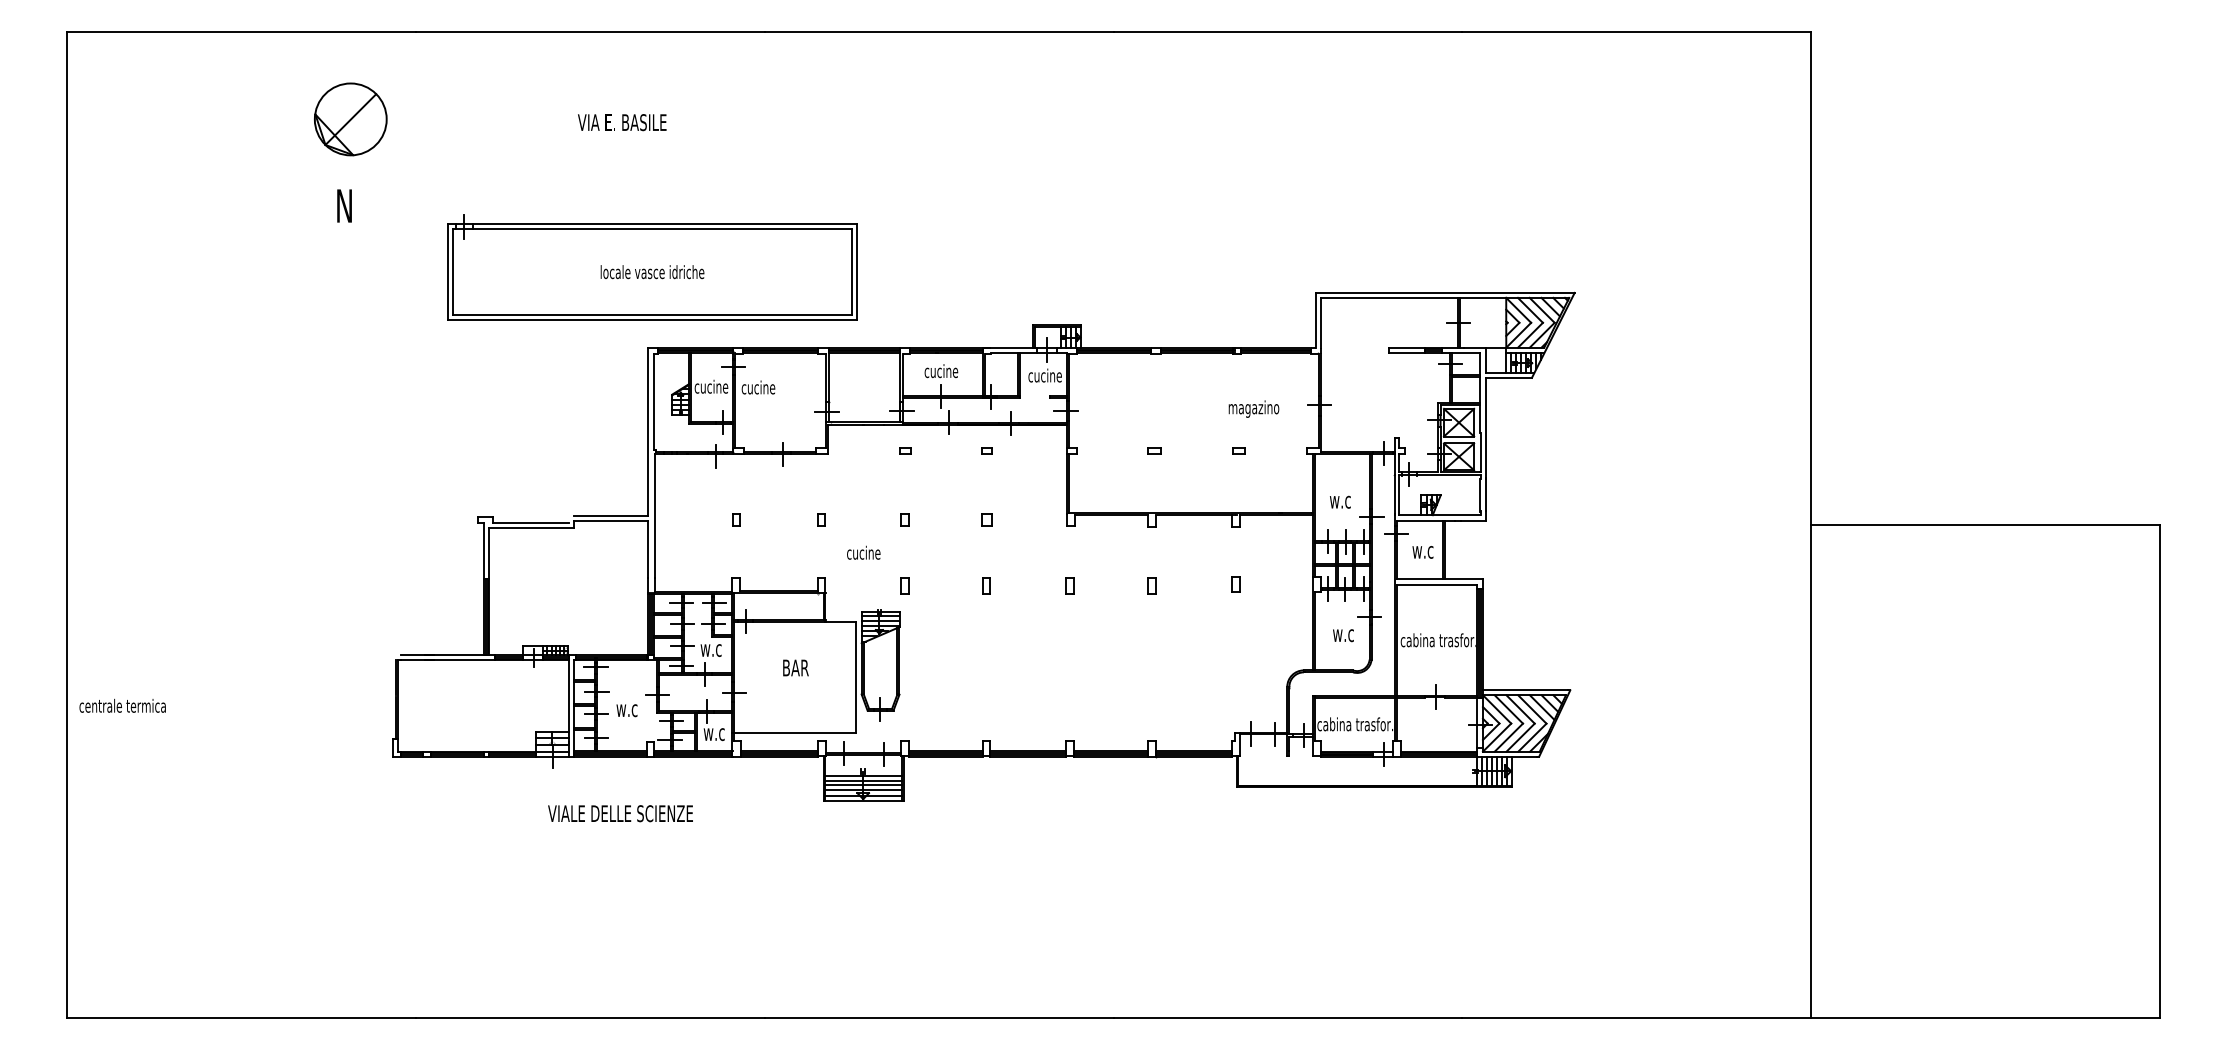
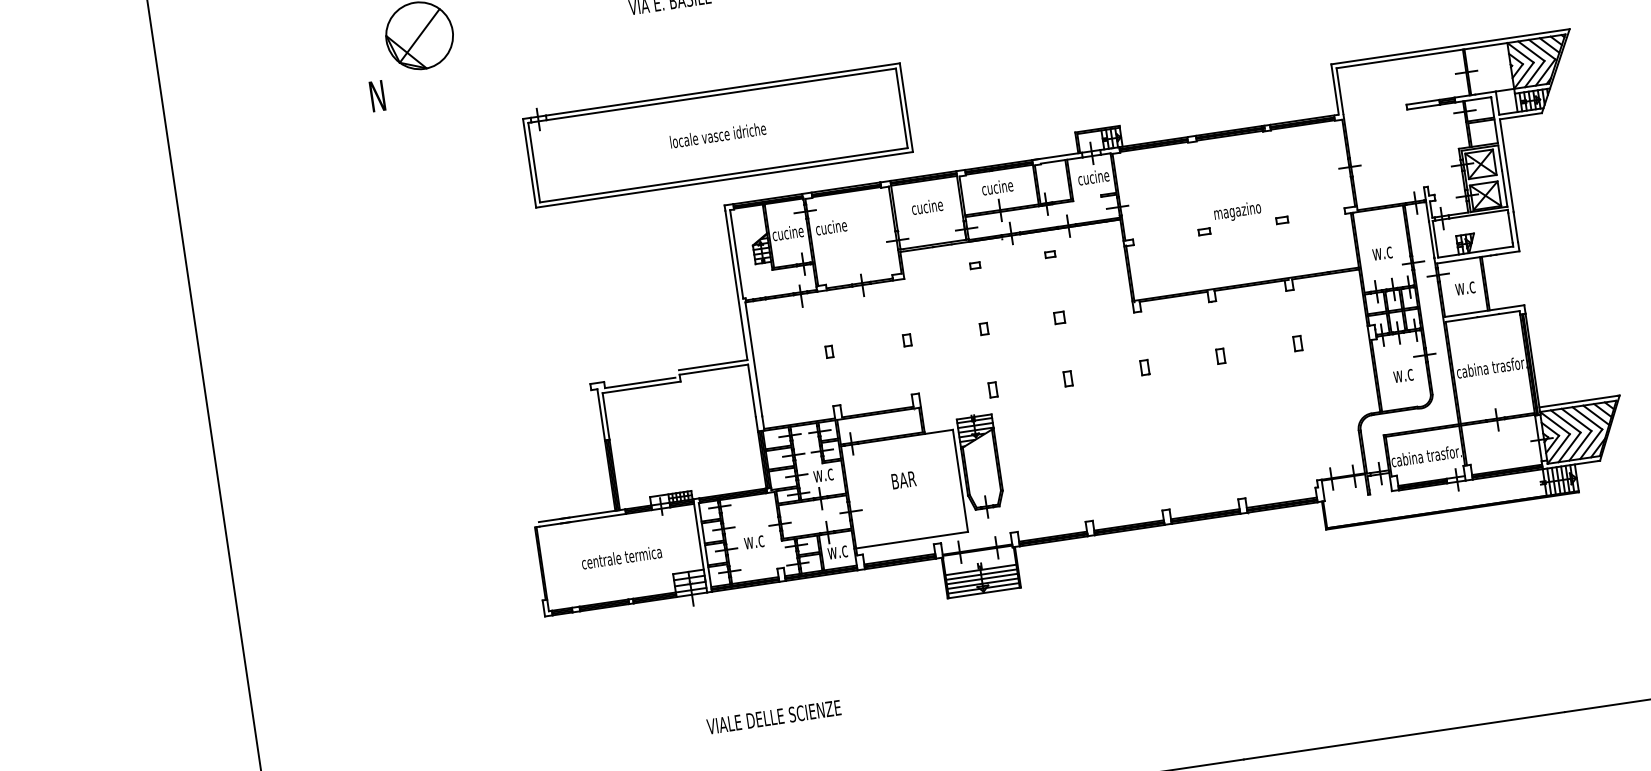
text: (344, 205) -> (377, 95), moved
text: (1253, 408) -> (1237, 211), moved
text: (863, 552) -> (927, 206), moved
text: (122, 705) -> (621, 557), moved
text: (620, 813) -> (773, 717), moved

